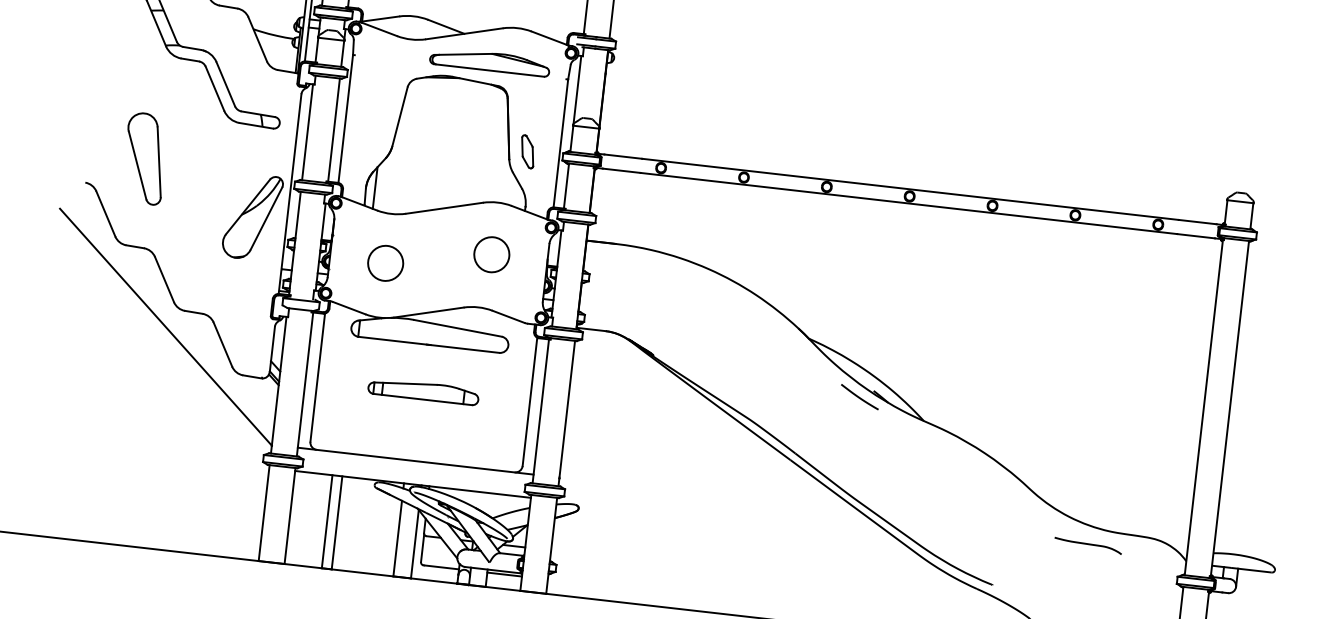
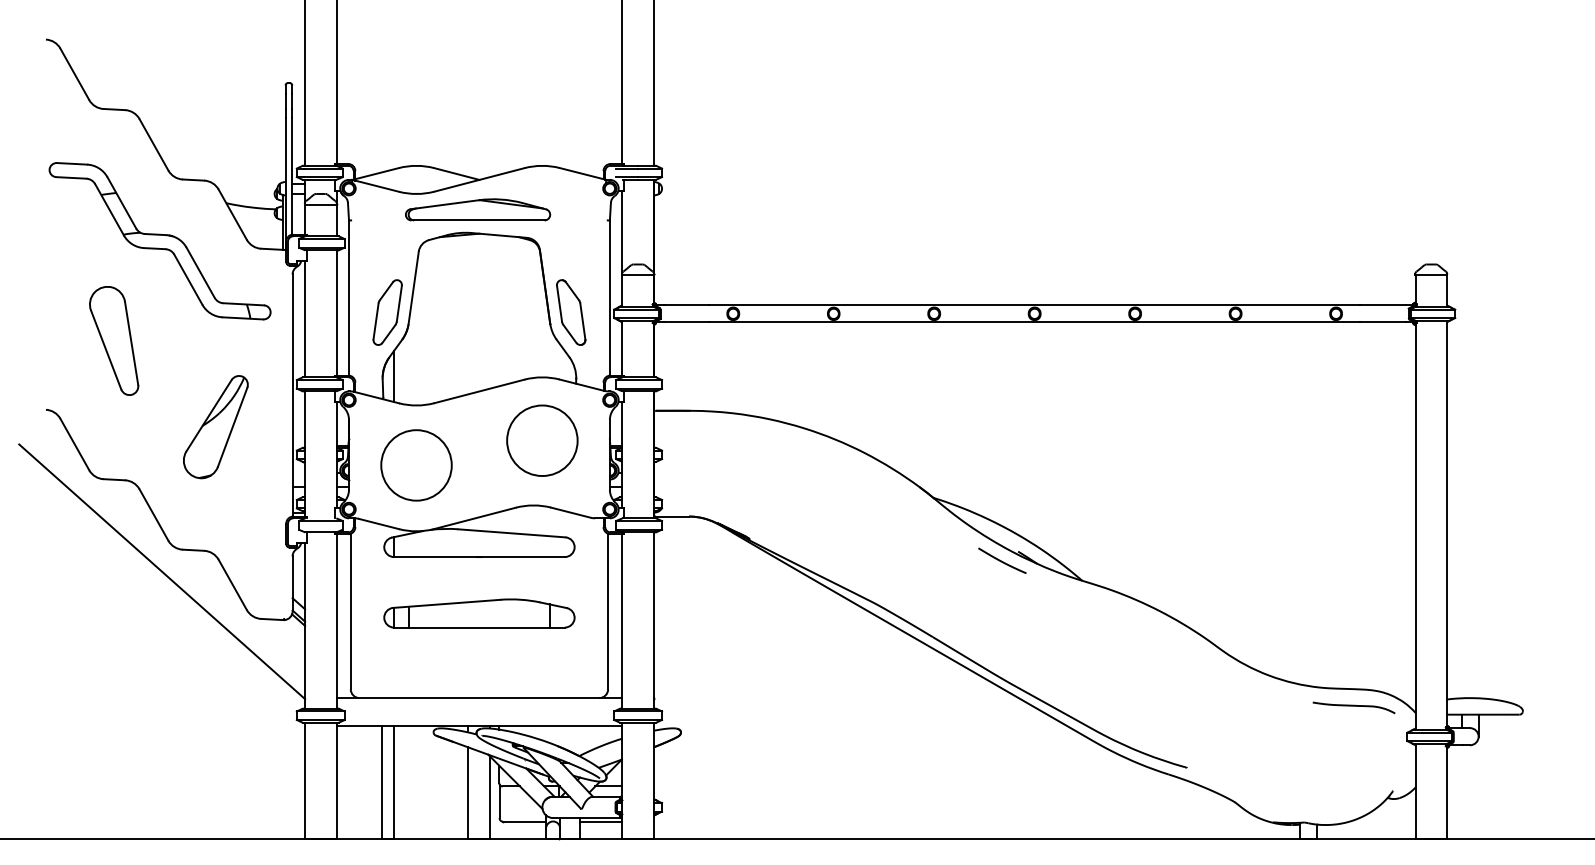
part: (490, 61) -> (478, 209), moved
part: (376, 134) -> (387, 312), added
part: (527, 151) -> (571, 312), size x1.67
part: (145, 158) -> (114, 340), moved
part: (252, 217) -> (215, 427), moved
circle: (491, 254) -> (542, 440), size x1.67
circle: (385, 263) -> (416, 465), size x1.67
part: (423, 391) -> (479, 613), size x1.43
curve: (1087, 544) -> (1353, 706), moved

